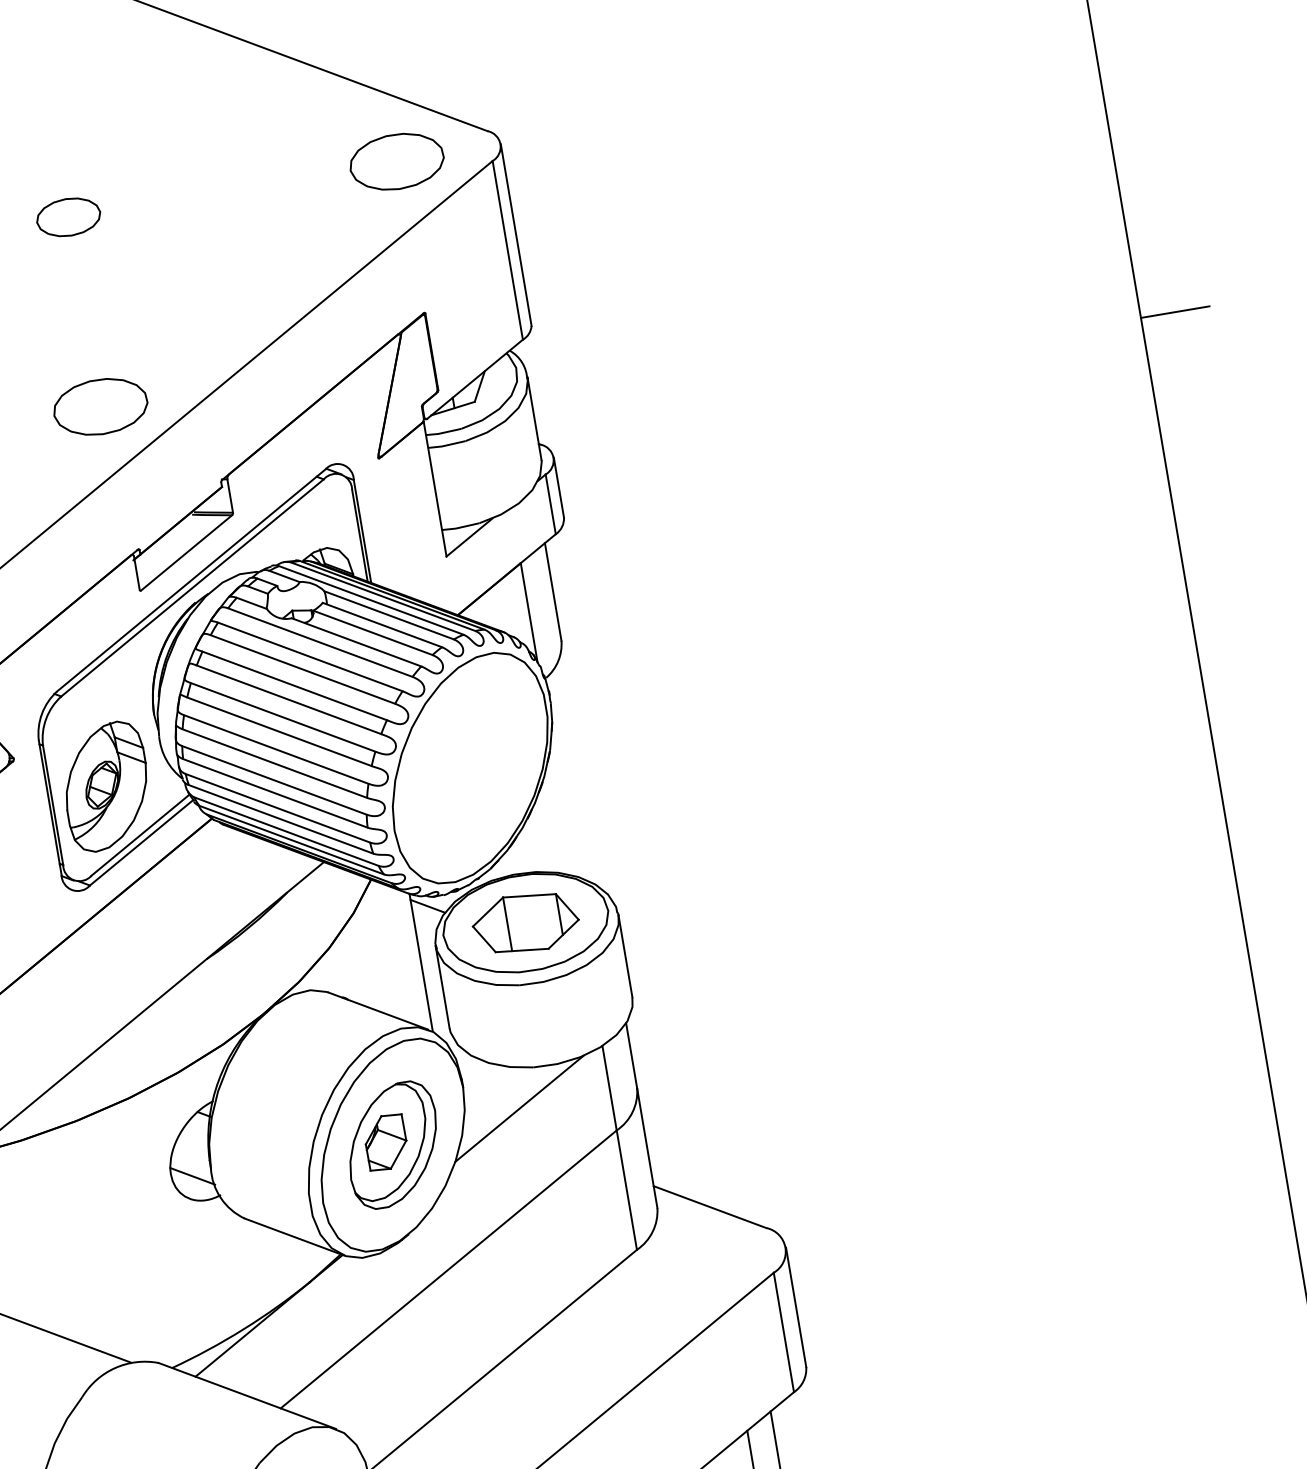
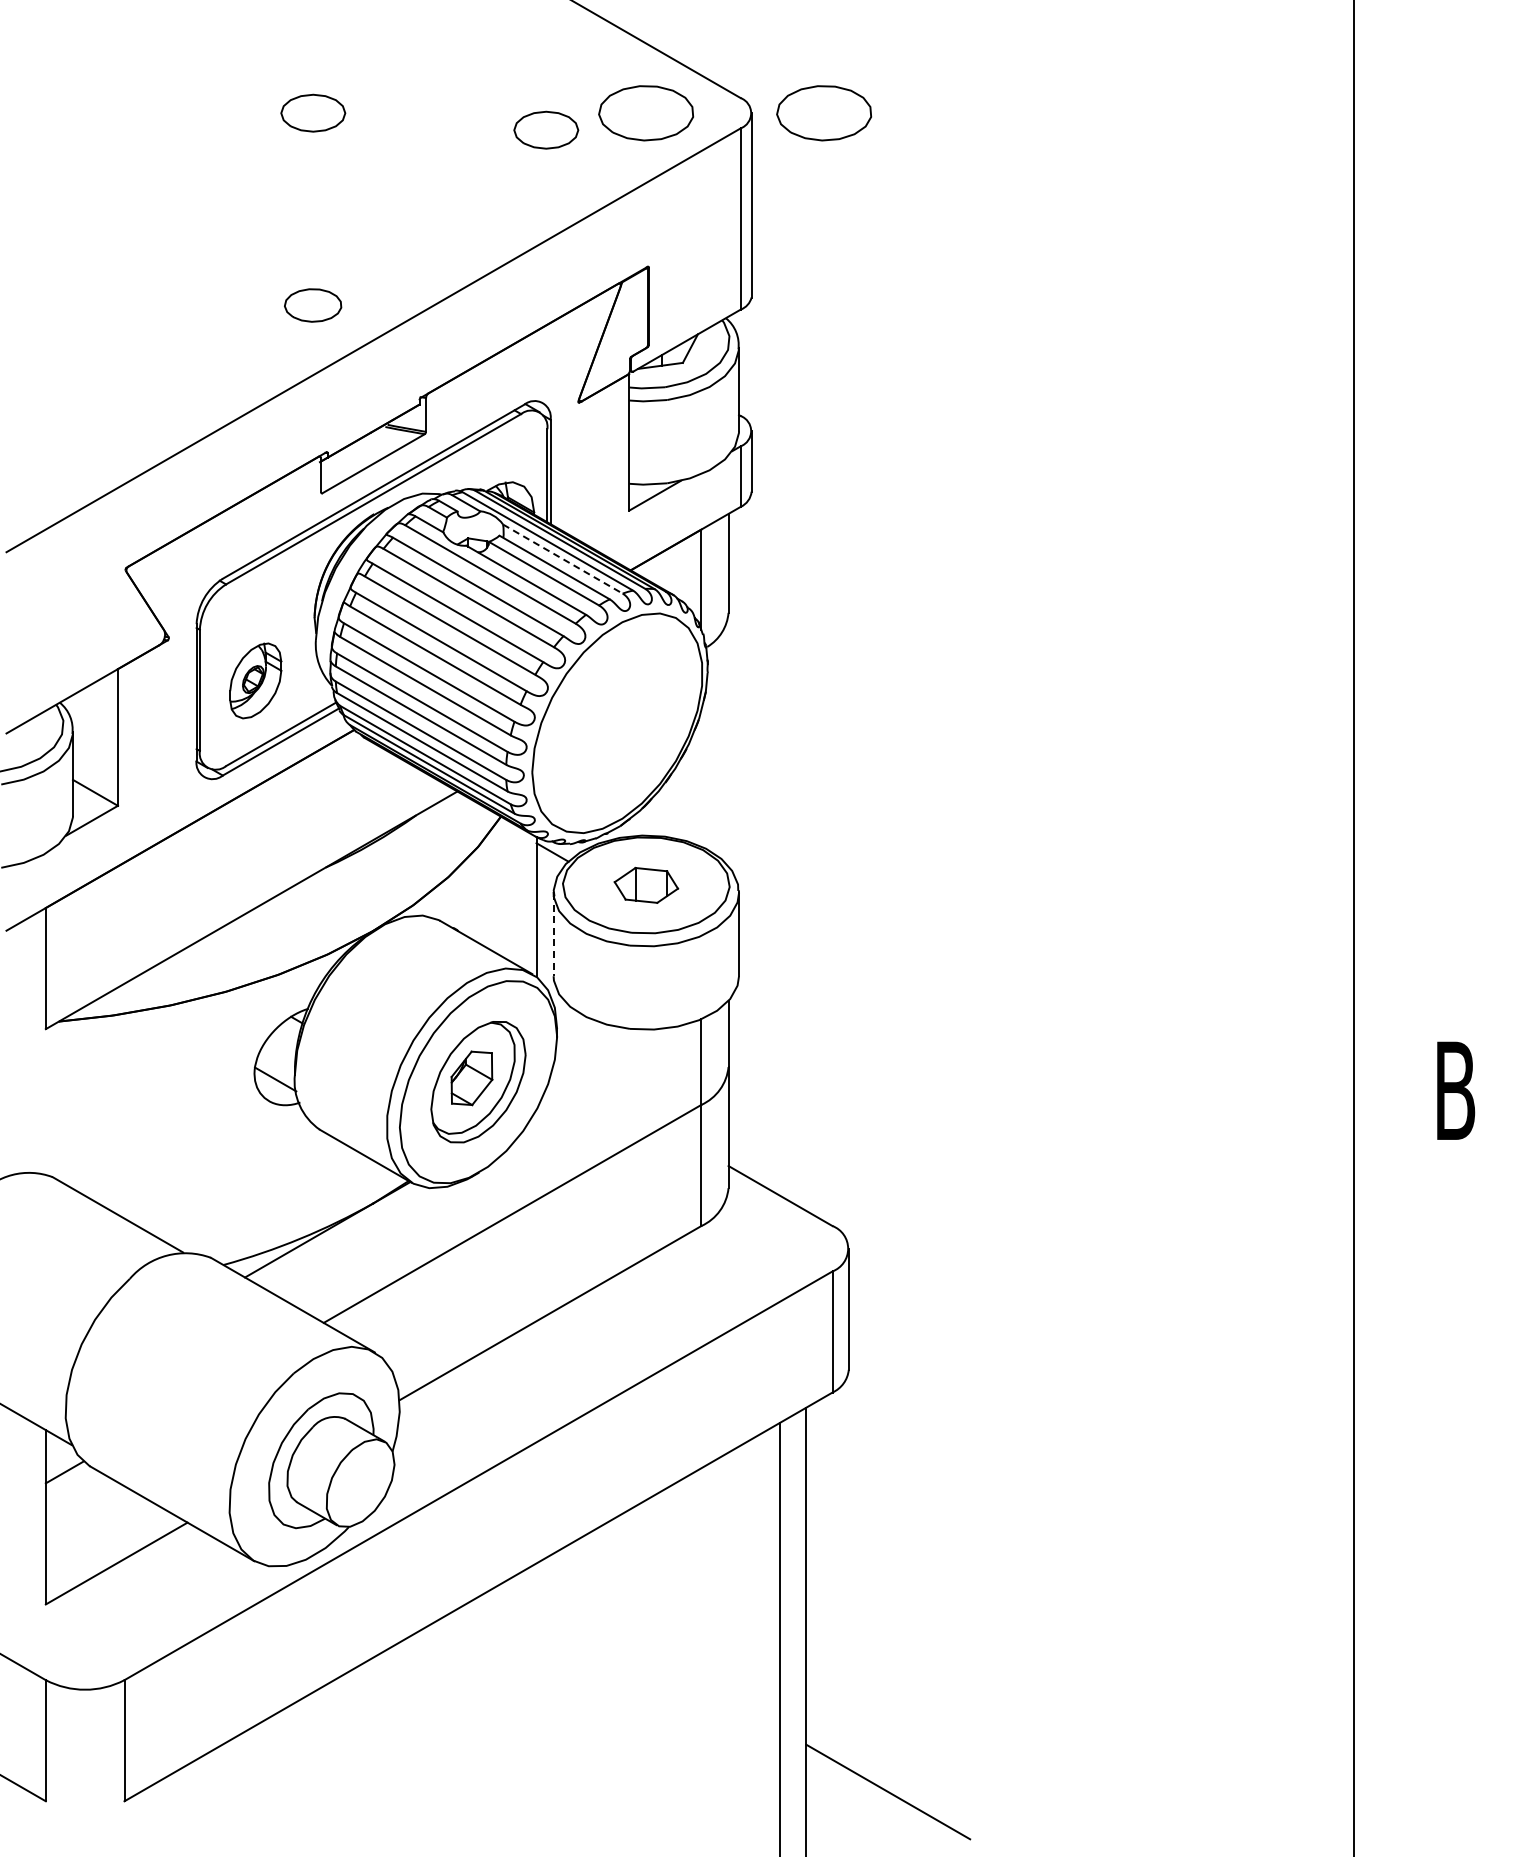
part: (572, 132) -> (824, 113), added
part: (301, 194) -> (546, 129), added
line: (1175, 312) -> (1388, 391), removed
part: (99, 407) -> (312, 305), size x0.6
line: (389, 615) -> (563, 559), solid -> dashed
part: (106, 786) -> (255, 680), size x0.6
part: (526, 923) -> (646, 885), size x0.6
line: (442, 987) -> (553, 934), solid -> dashed
line: (518, 1108) -> (608, 1066), removed

